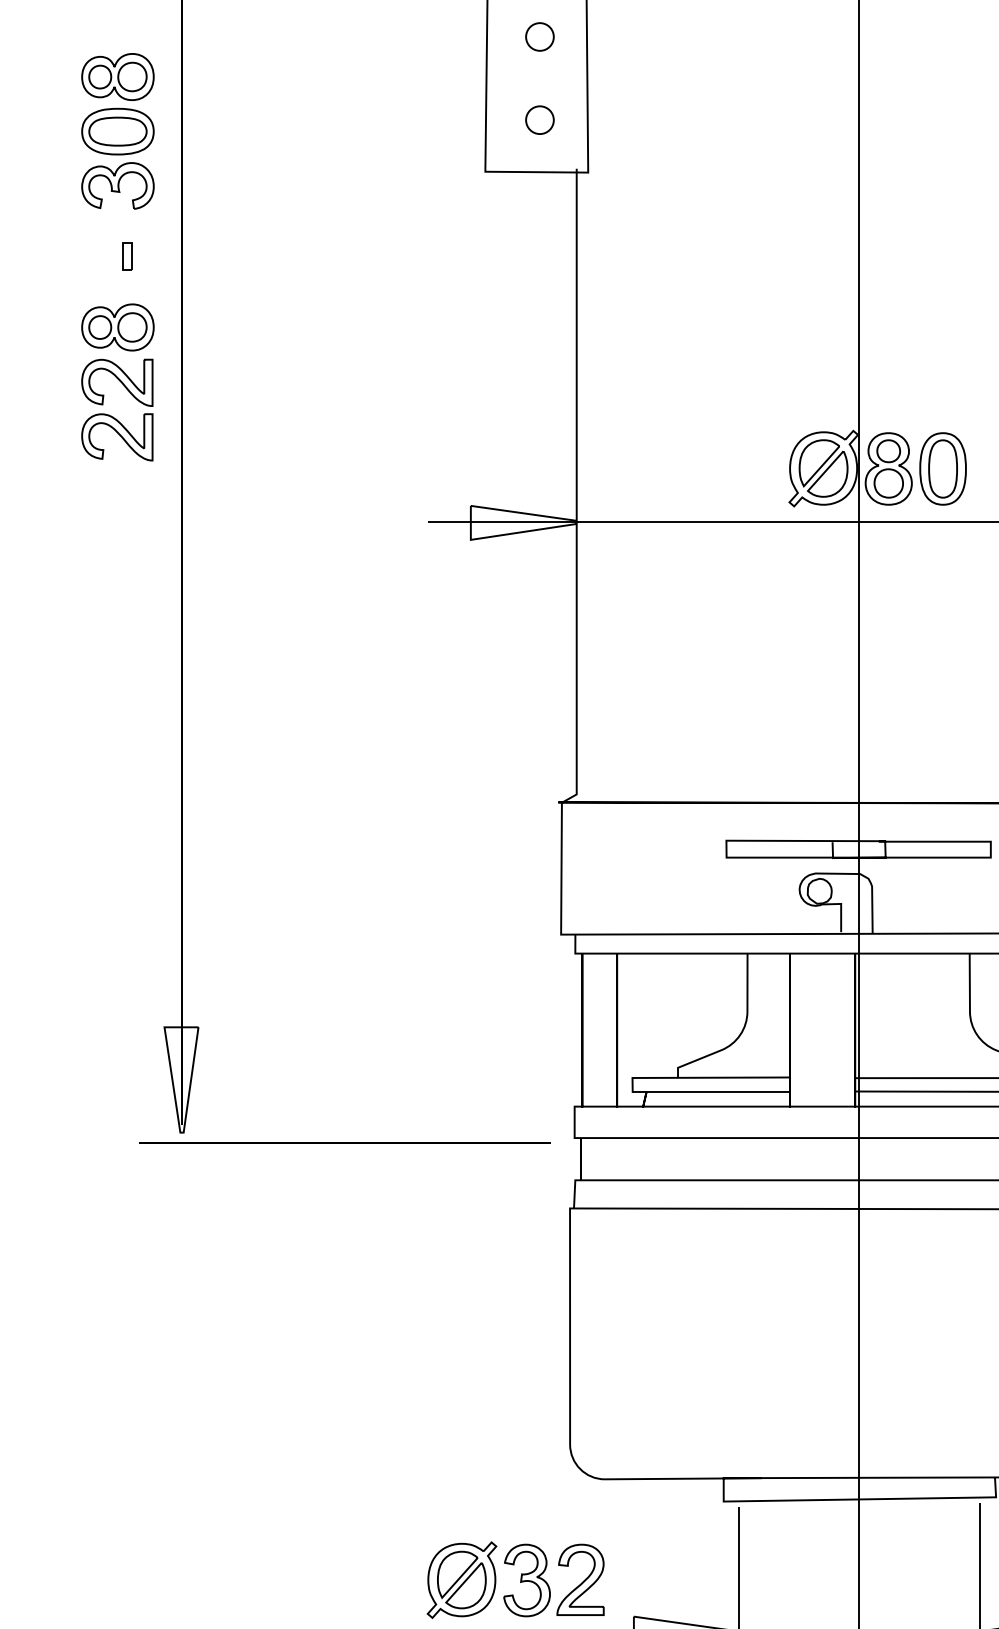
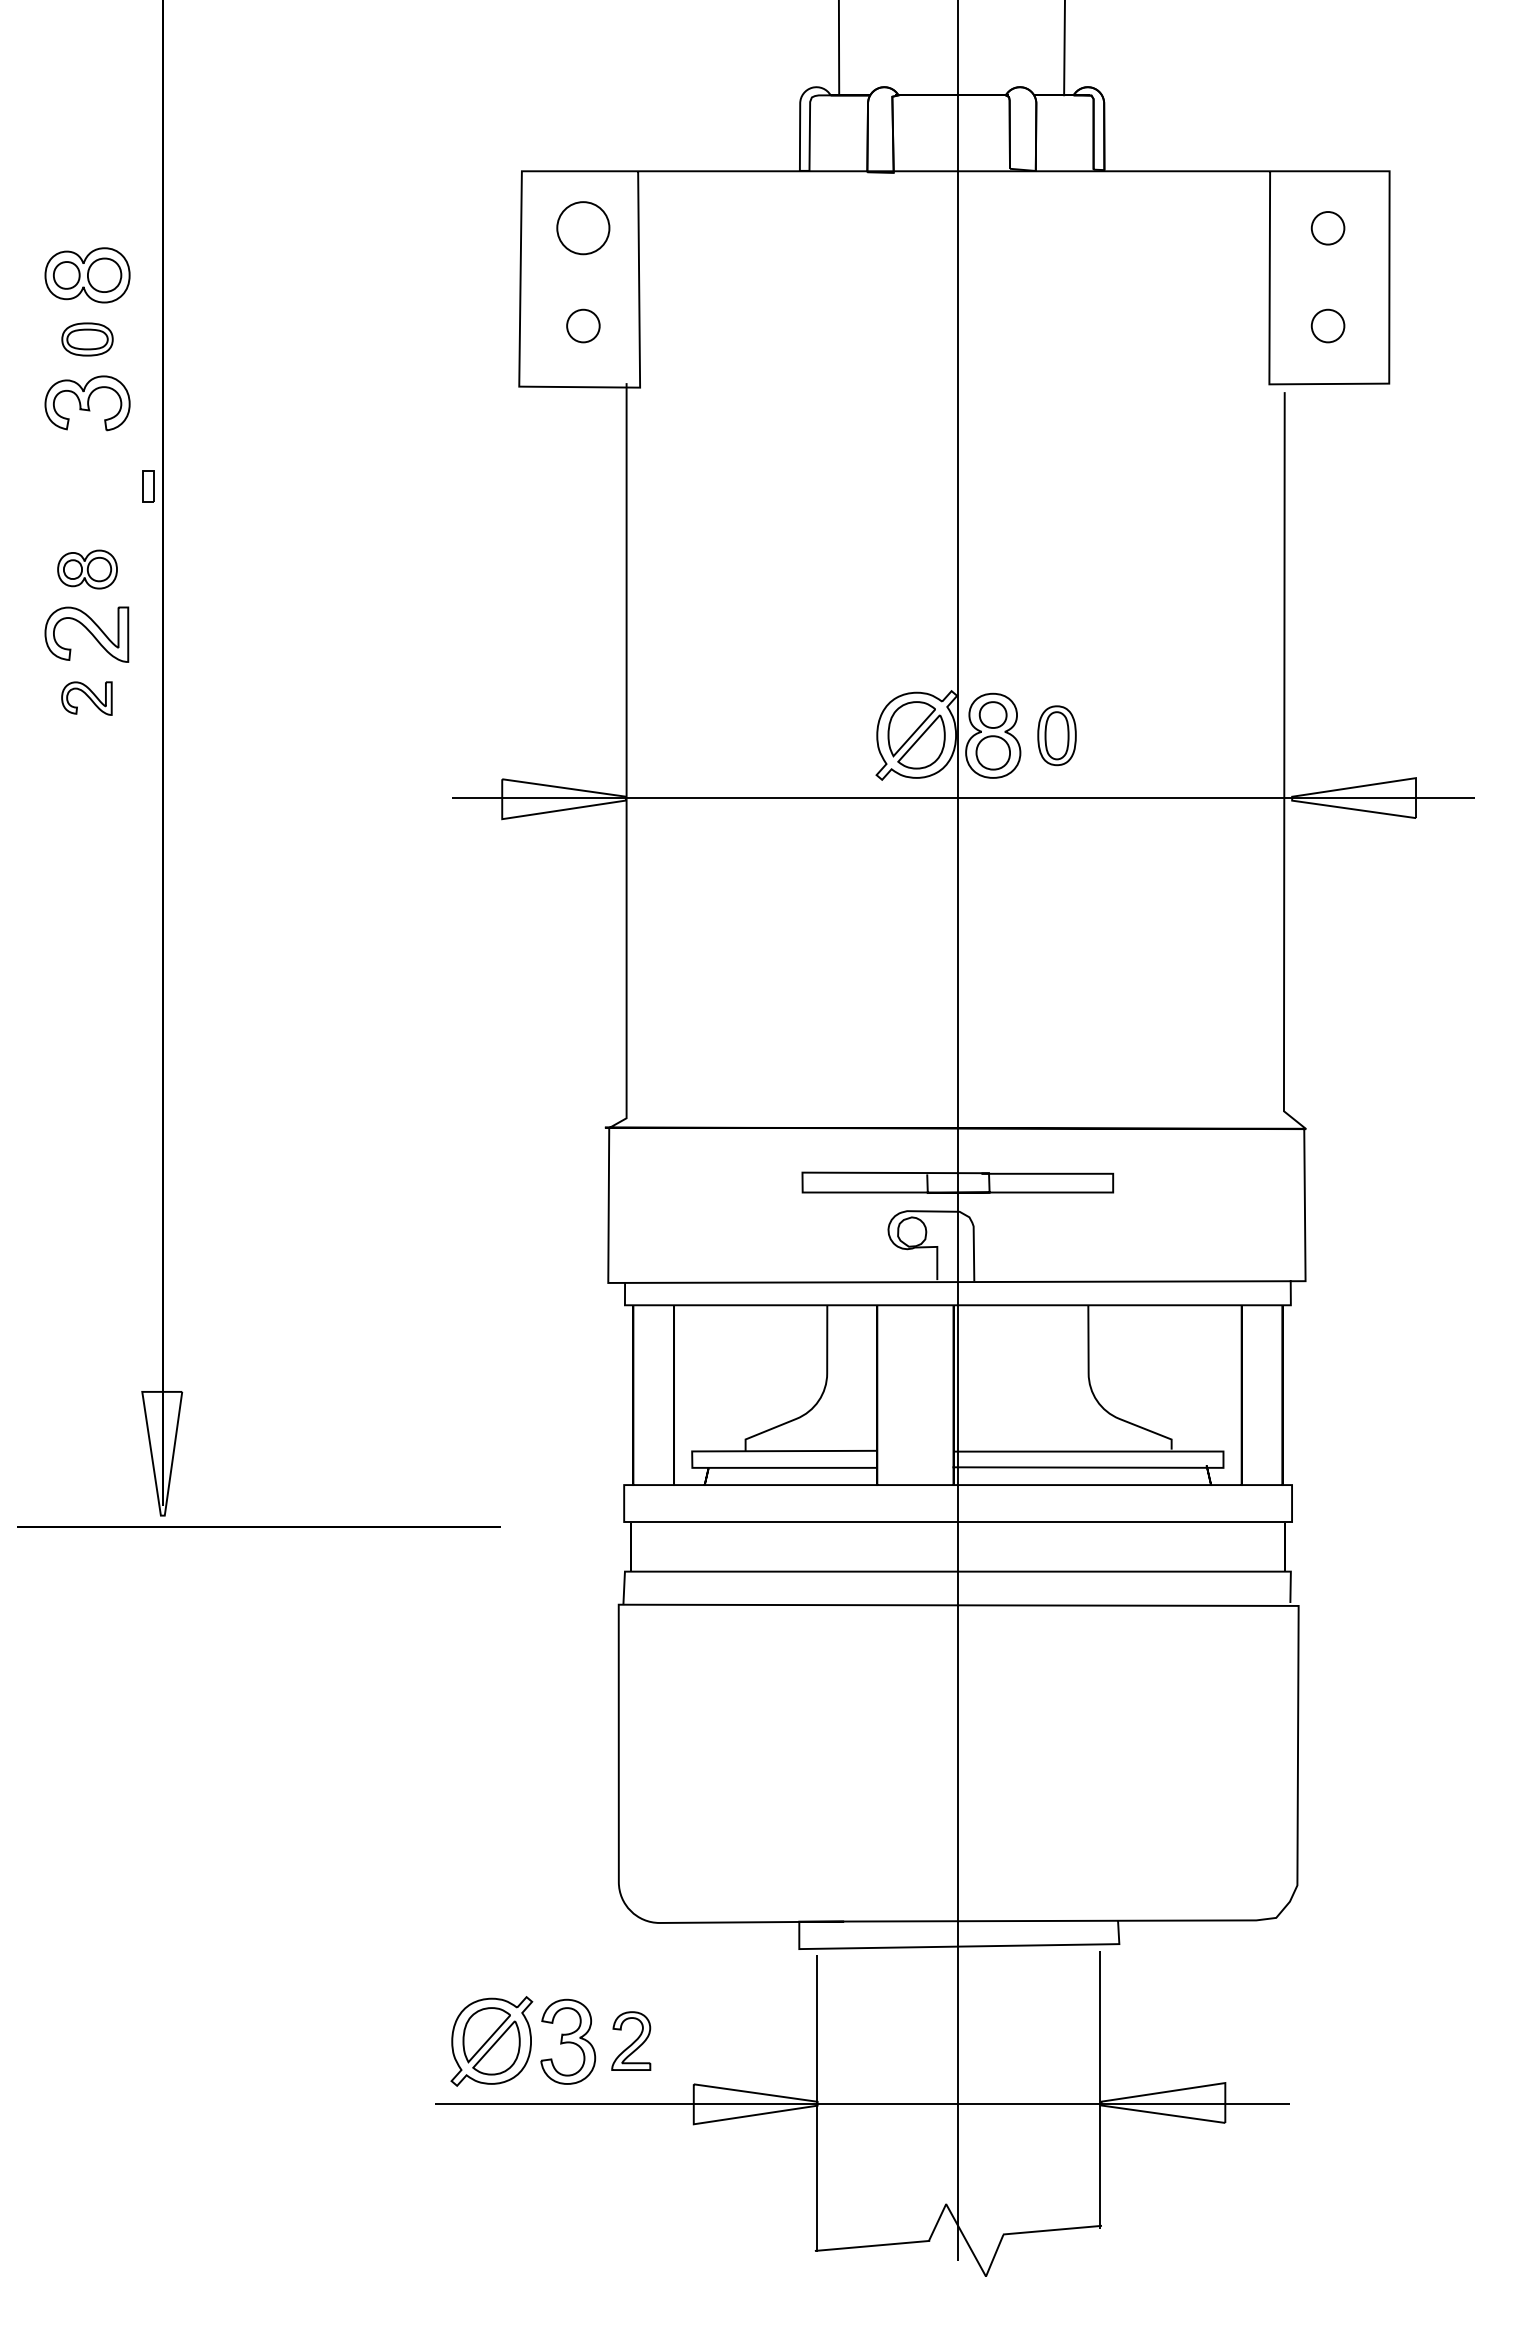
part: (540, 37) -> (583, 228), size x1.6
part: (117, 131) -> (87, 339), size x0.6
part: (127, 256) -> (148, 486), moved
part: (117, 327) -> (87, 569), size x0.7
part: (117, 437) -> (86, 698), size x0.6
part: (942, 468) -> (1056, 735), size x0.7
line: (344, 1141) -> (258, 1526), moved
part: (580, 1579) -> (631, 2040), size x0.7

